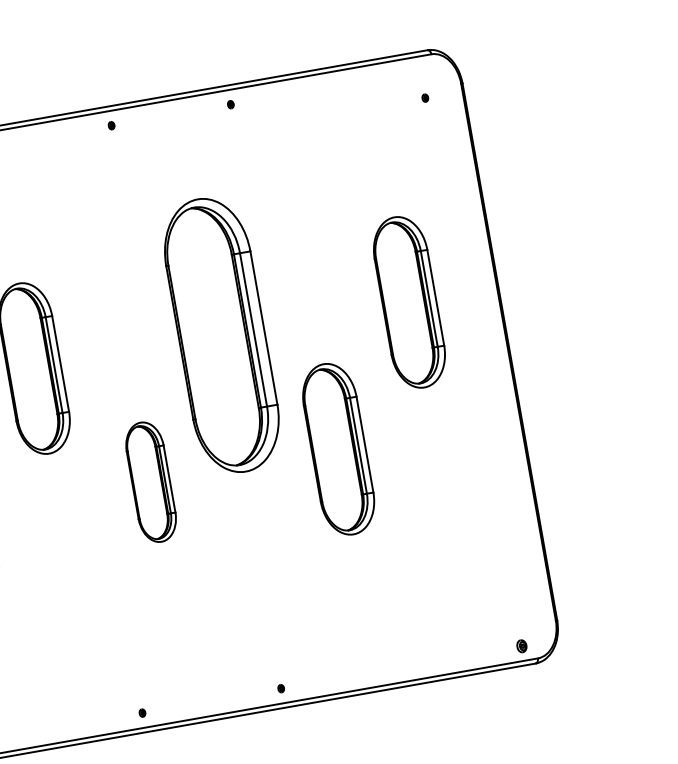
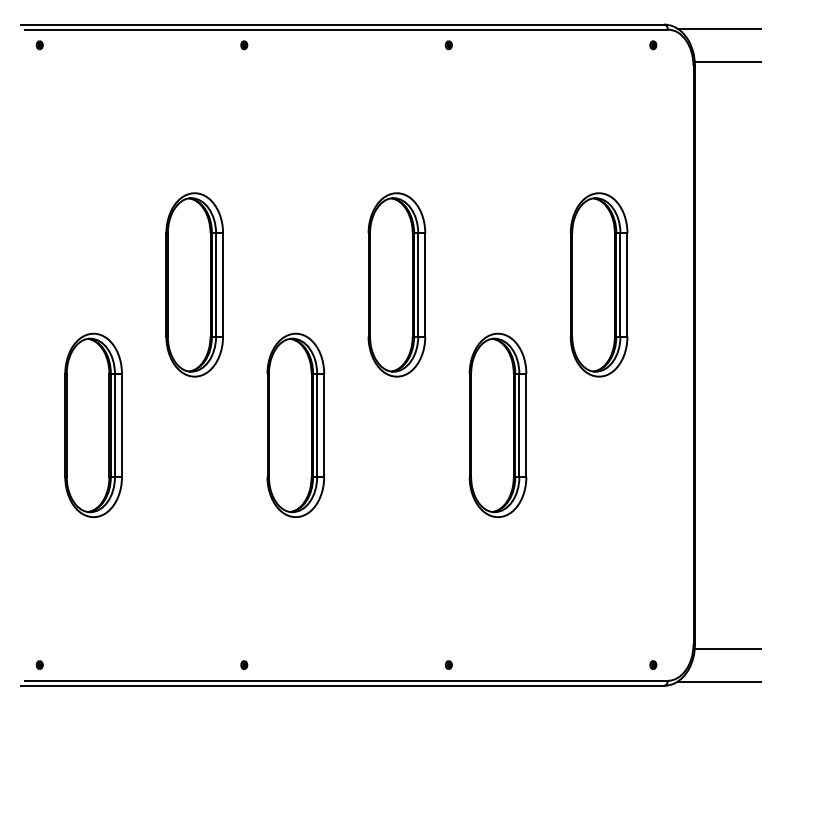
line: (478, 44) -> (718, 28), added
line: (492, 74) -> (727, 61), added
part: (425, 98) -> (653, 45), moved
part: (111, 125) -> (244, 45), moved
part: (221, 335) -> (396, 284), size x0.62
part: (150, 481) -> (295, 424), size x1.43
line: (588, 618) -> (727, 648), added
part: (522, 645) -> (653, 664), size x0.62
line: (585, 650) -> (718, 681), added
part: (280, 688) -> (448, 664), moved

